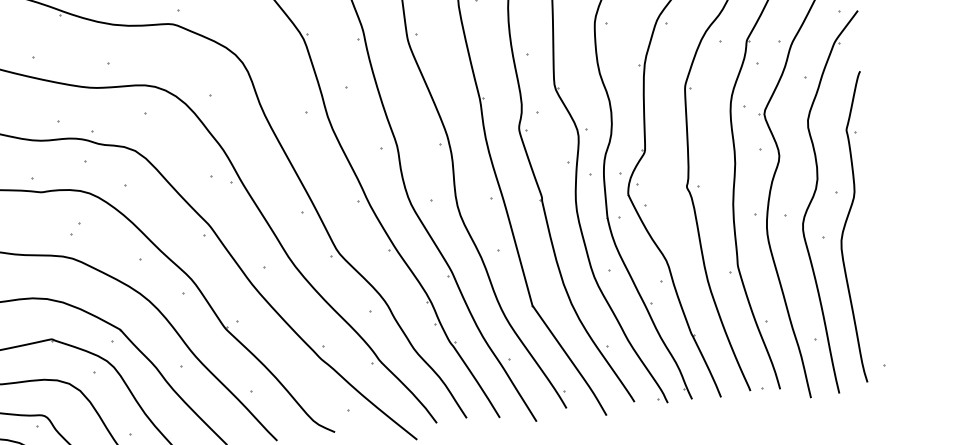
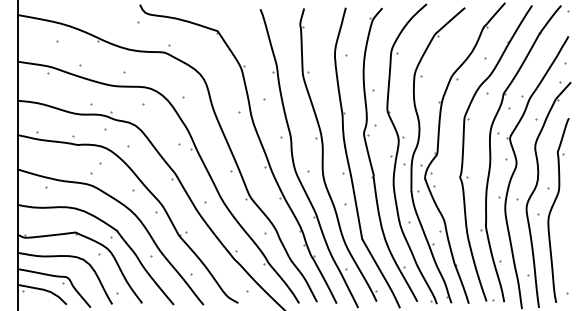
part: (74, 228) -> (95, 168), size x1.6

